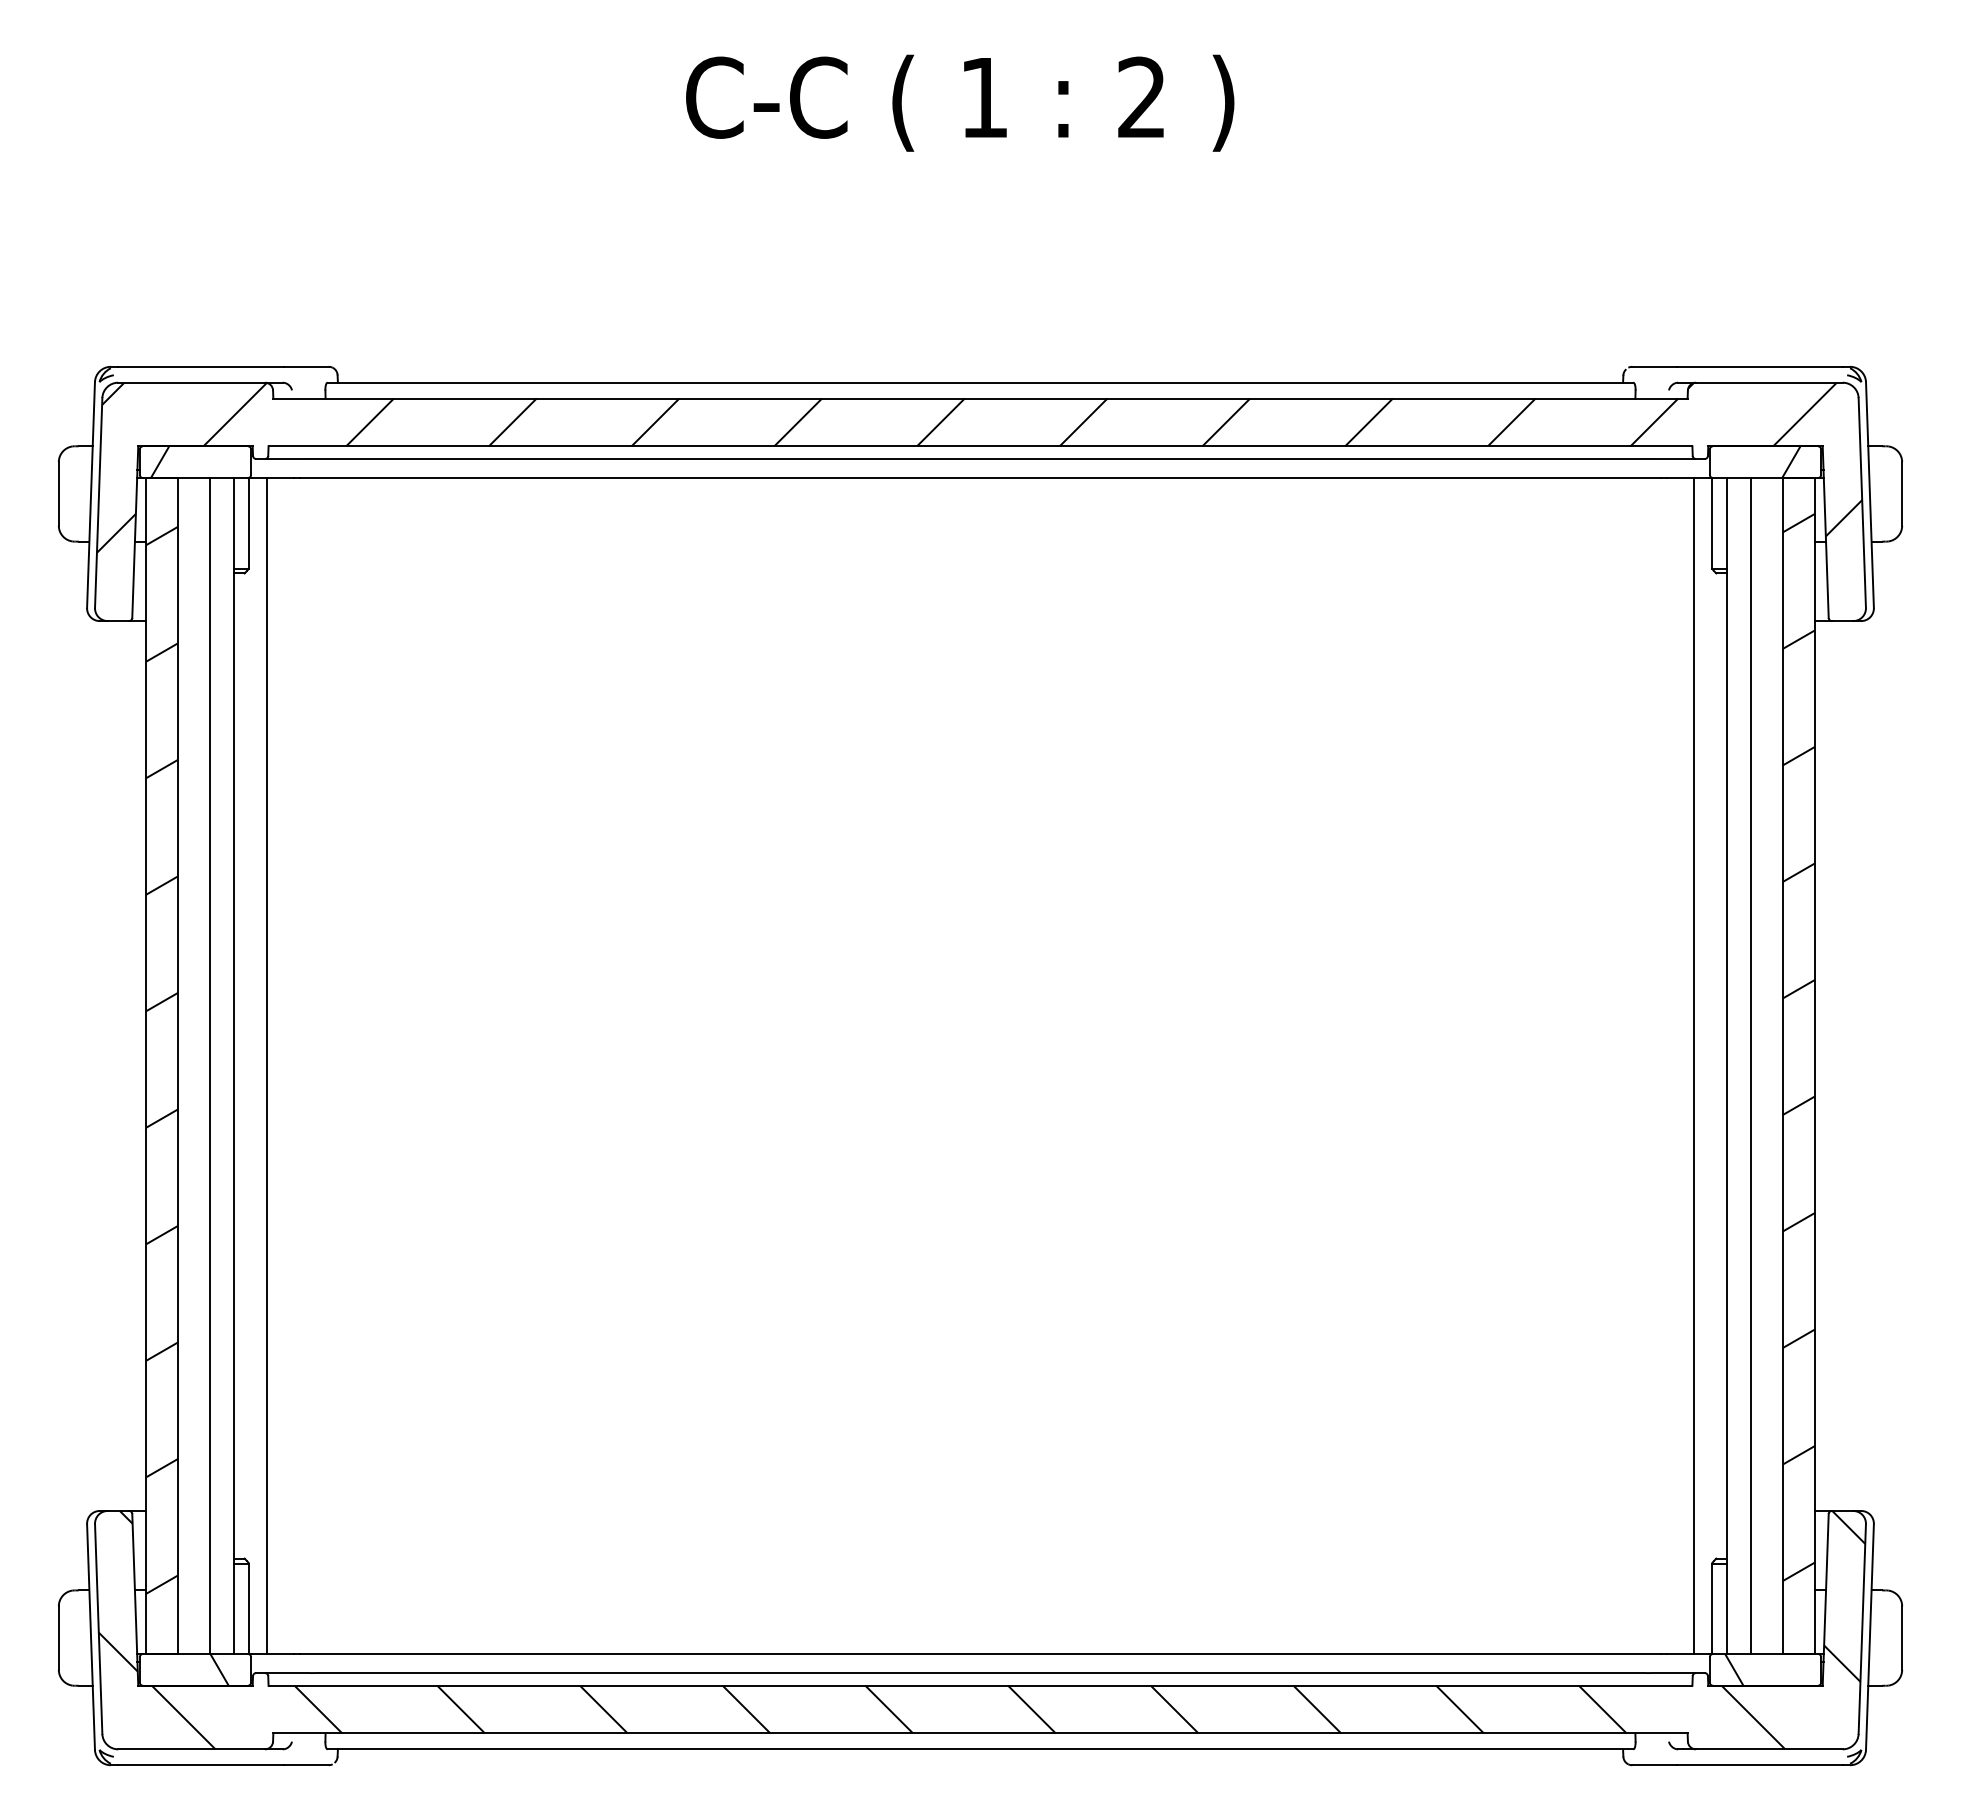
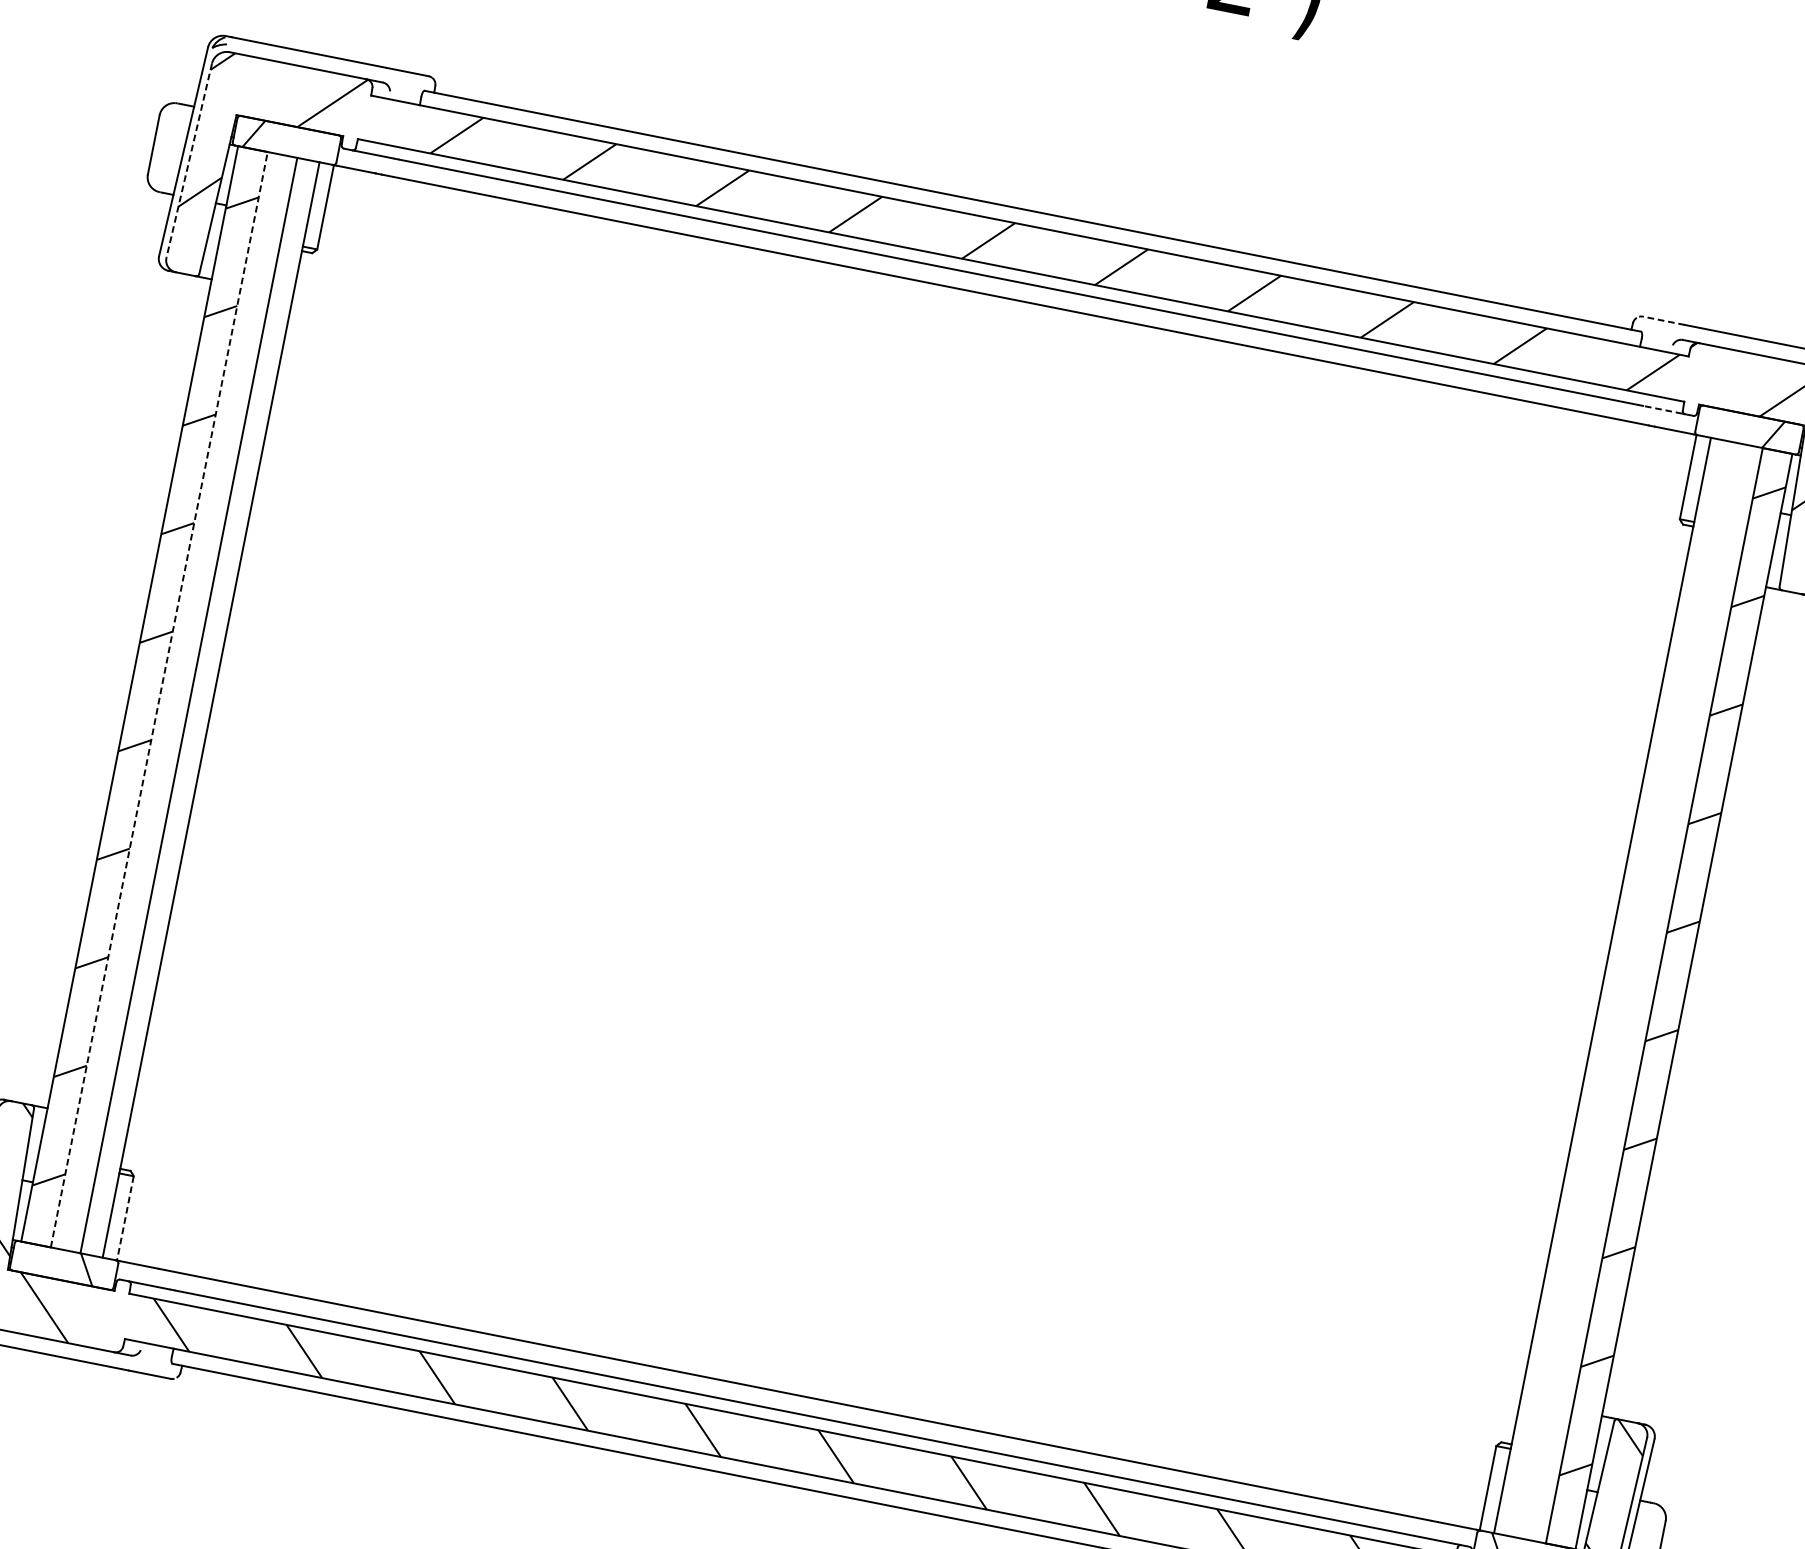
line: (1654, 366) -> (1663, 320), solid -> dashed
line: (1672, 459) -> (1663, 410), solid -> dashed
line: (98, 502) -> (189, 160), solid -> dashed
line: (267, 1065) -> (242, 715), removed
line: (1693, 1065) -> (1571, 978), removed
line: (1751, 1065) -> (1625, 989), removed
line: (178, 1066) -> (159, 700), solid -> dashed
line: (249, 1609) -> (125, 1219), solid -> dashed

